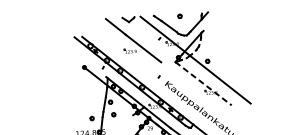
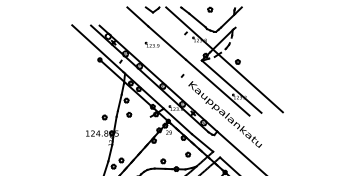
line: (81, 57) -> (97, 48), added
line: (203, 83) -> (231, 86), dashed -> solid
line: (190, 85) -> (217, 87), added

